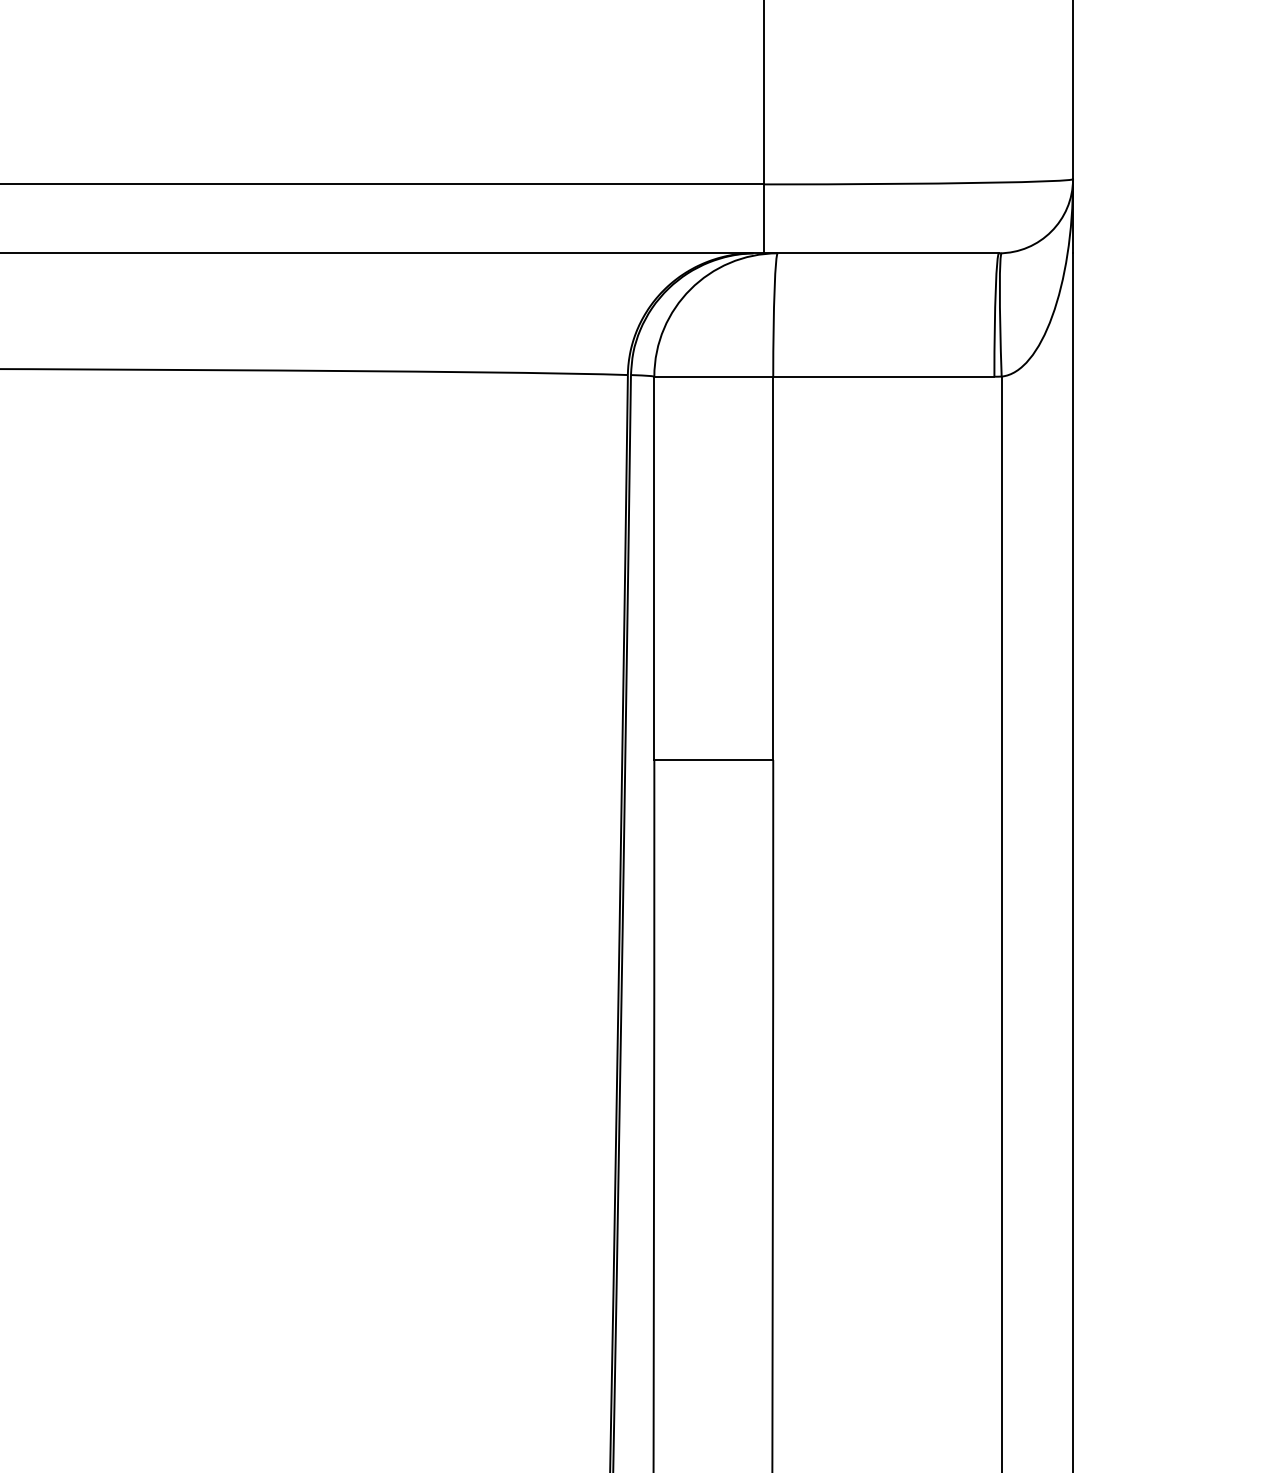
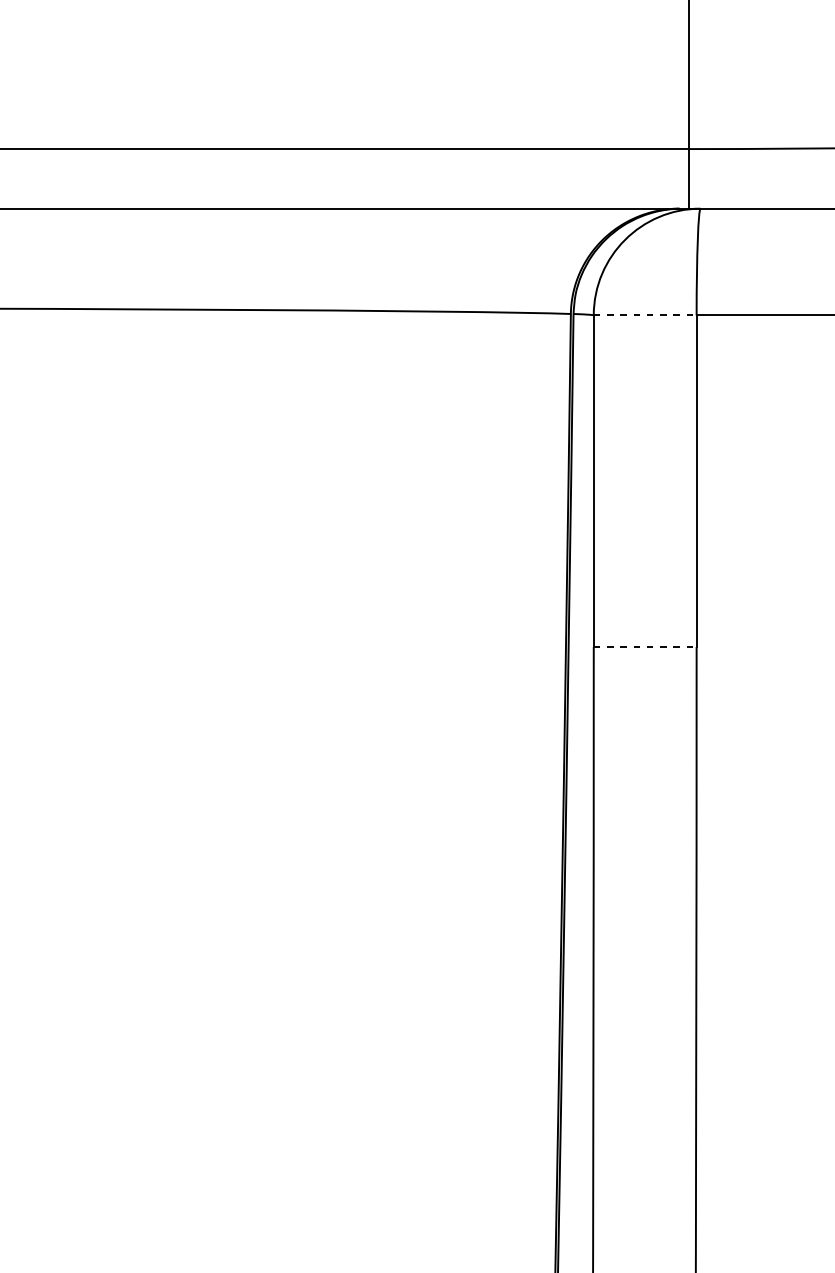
line: (714, 376) -> (645, 315), solid -> dashed
line: (714, 760) -> (645, 647), solid -> dashed

